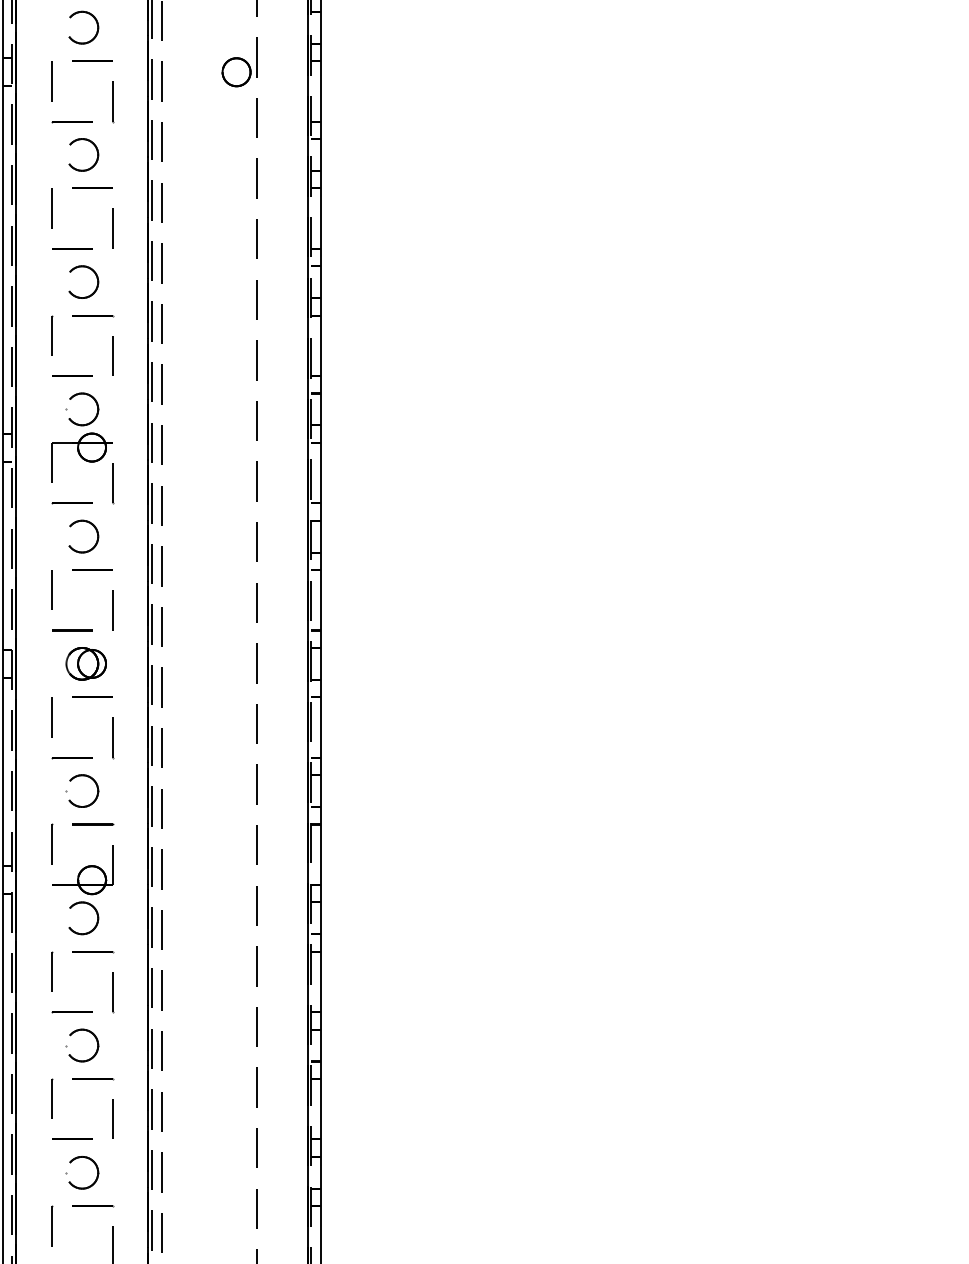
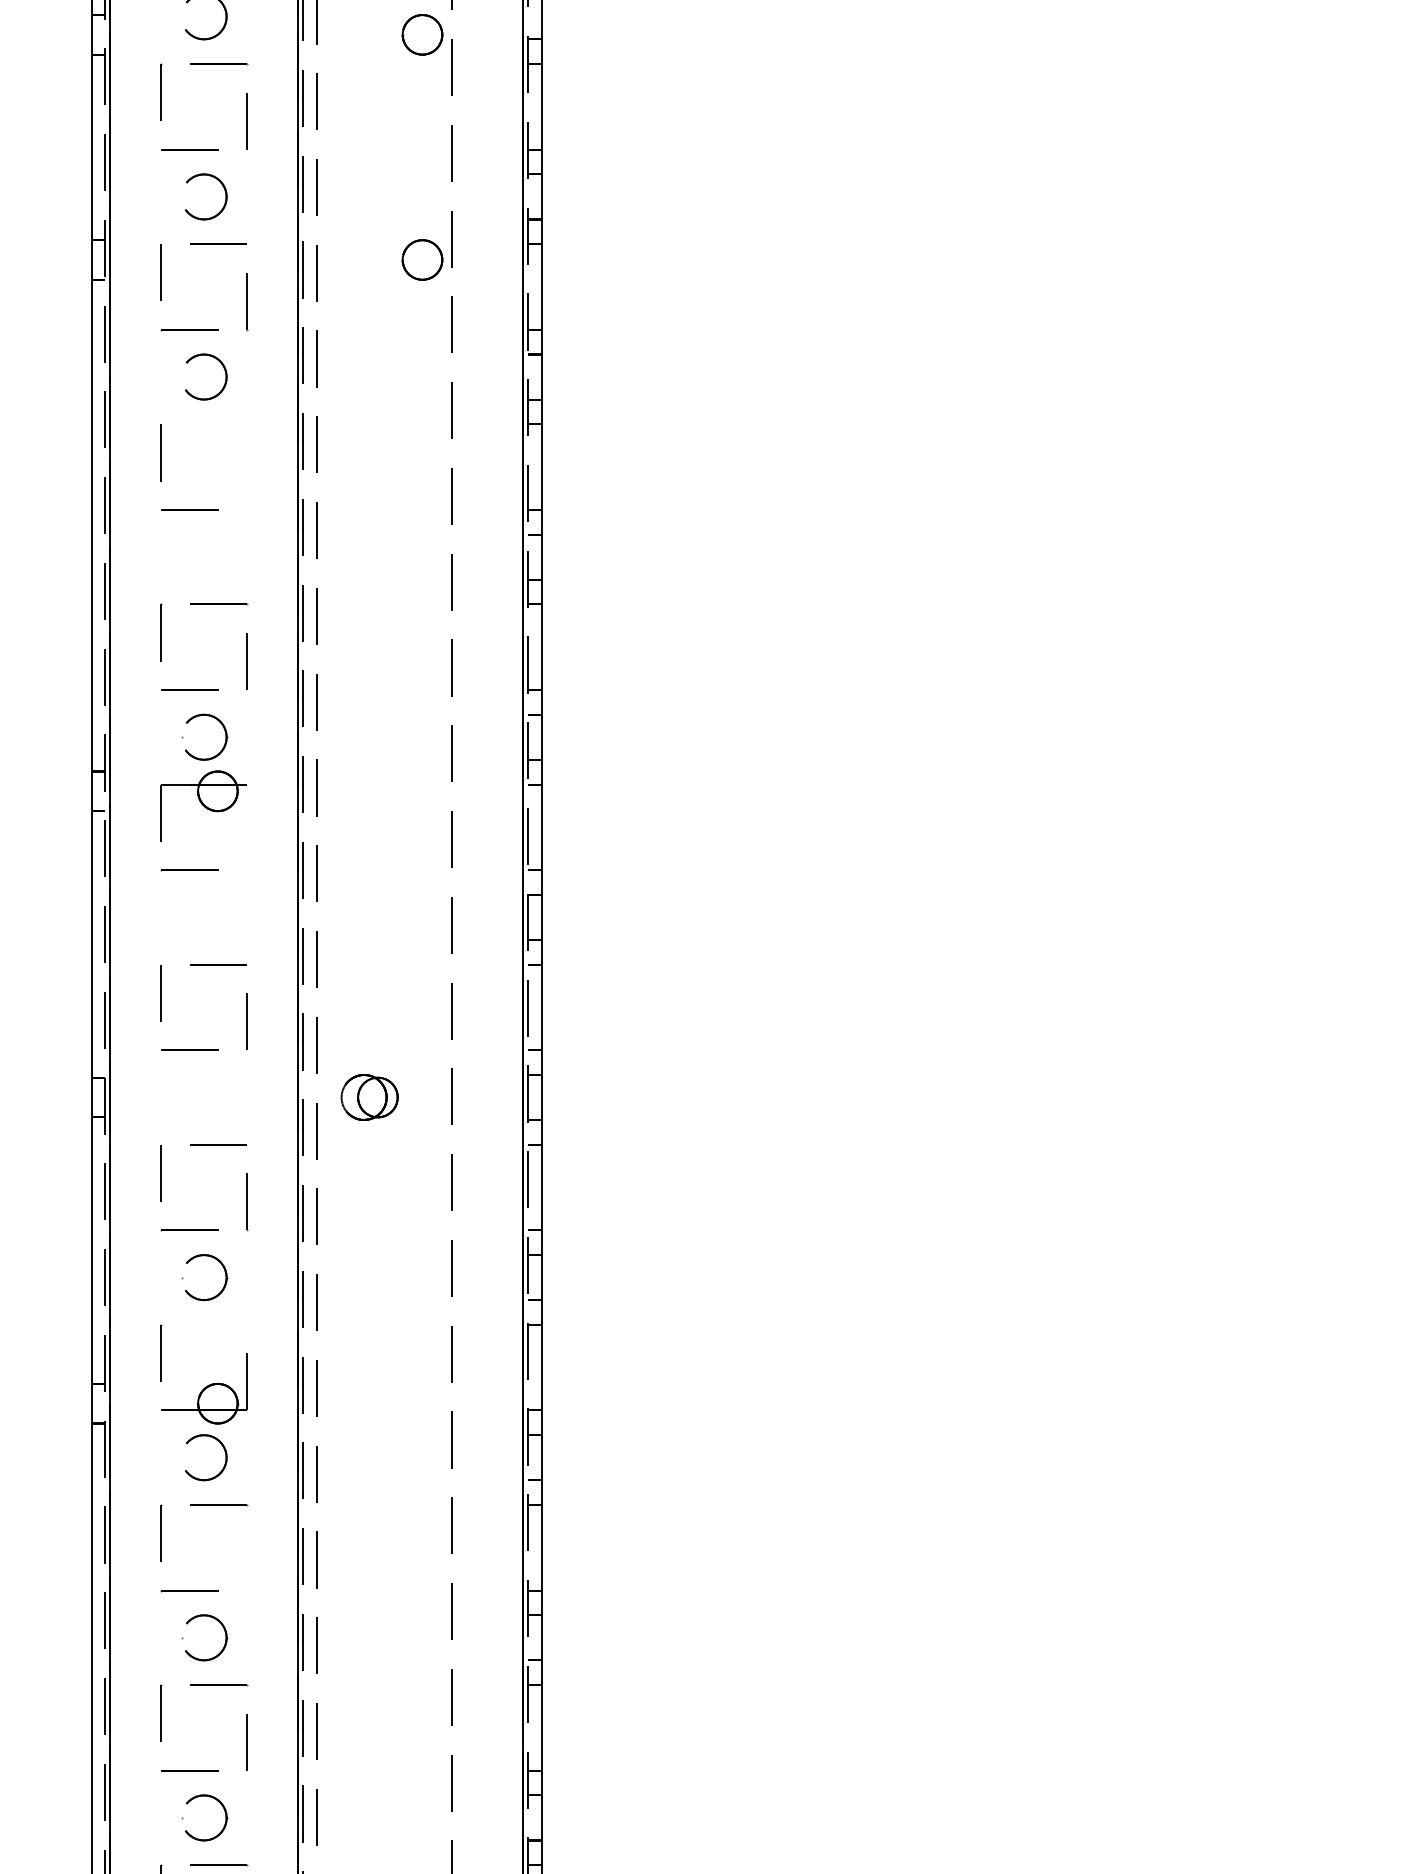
line: (92, 187) -> (218, 423), removed
line: (112, 228) -> (246, 481), removed
part: (96, 278) -> (224, 551), removed
line: (112, 483) -> (247, 842), removed
part: (96, 532) -> (224, 911), removed
part: (86, 663) -> (369, 1097), moved
line: (93, 824) -> (219, 1325), removed
line: (112, 992) -> (247, 1562), removed

